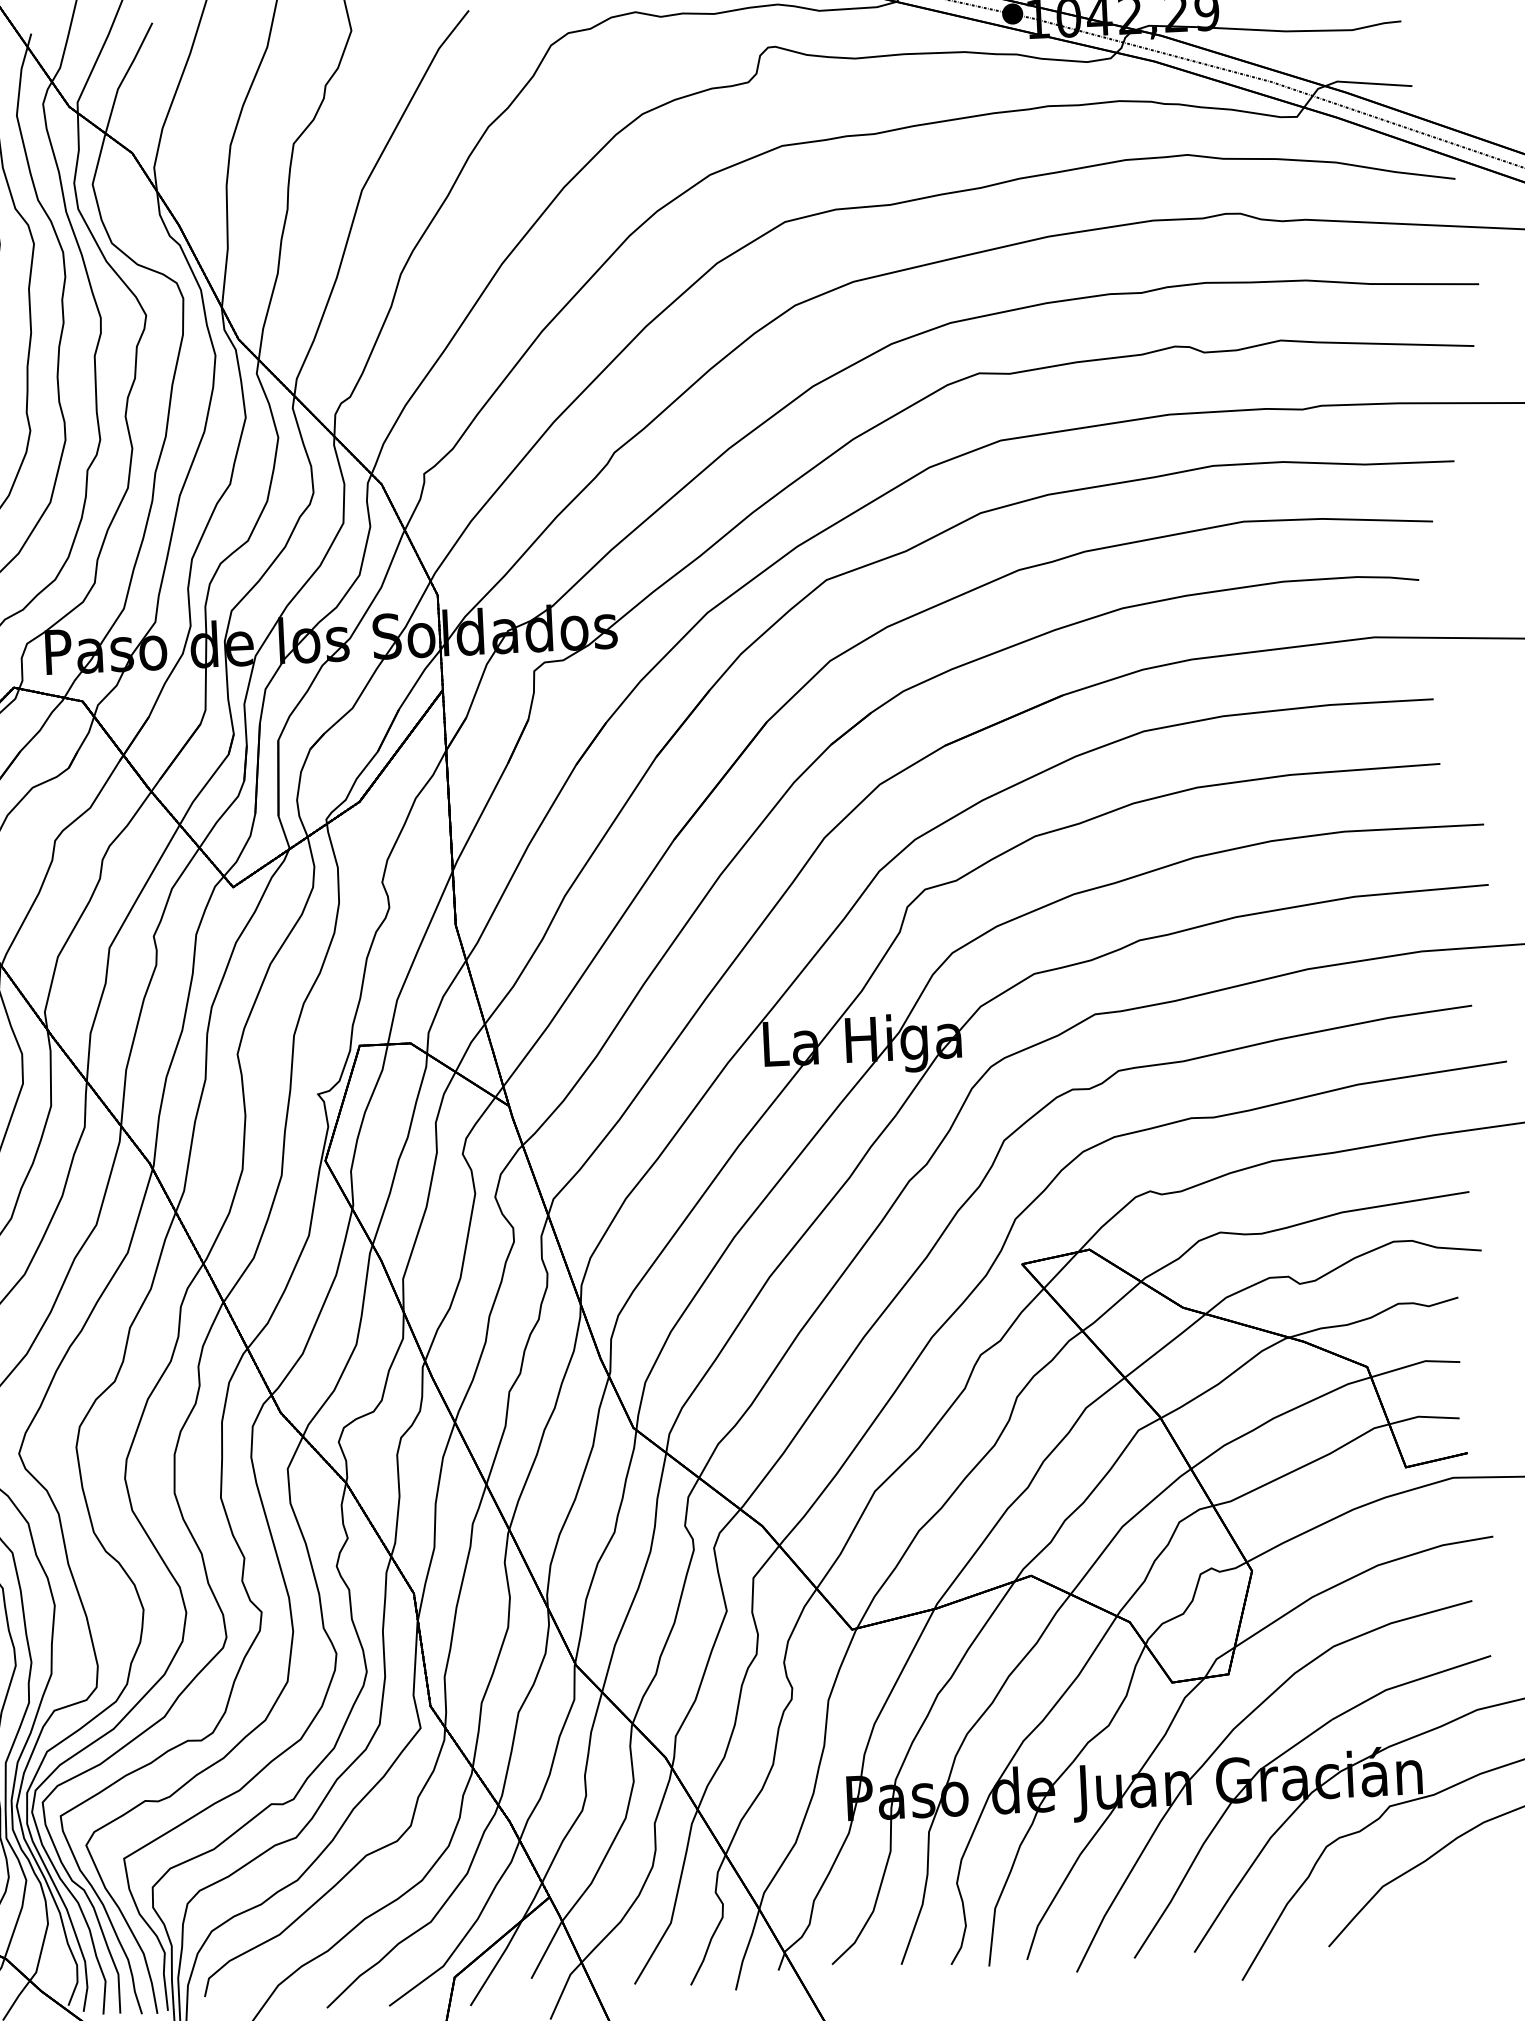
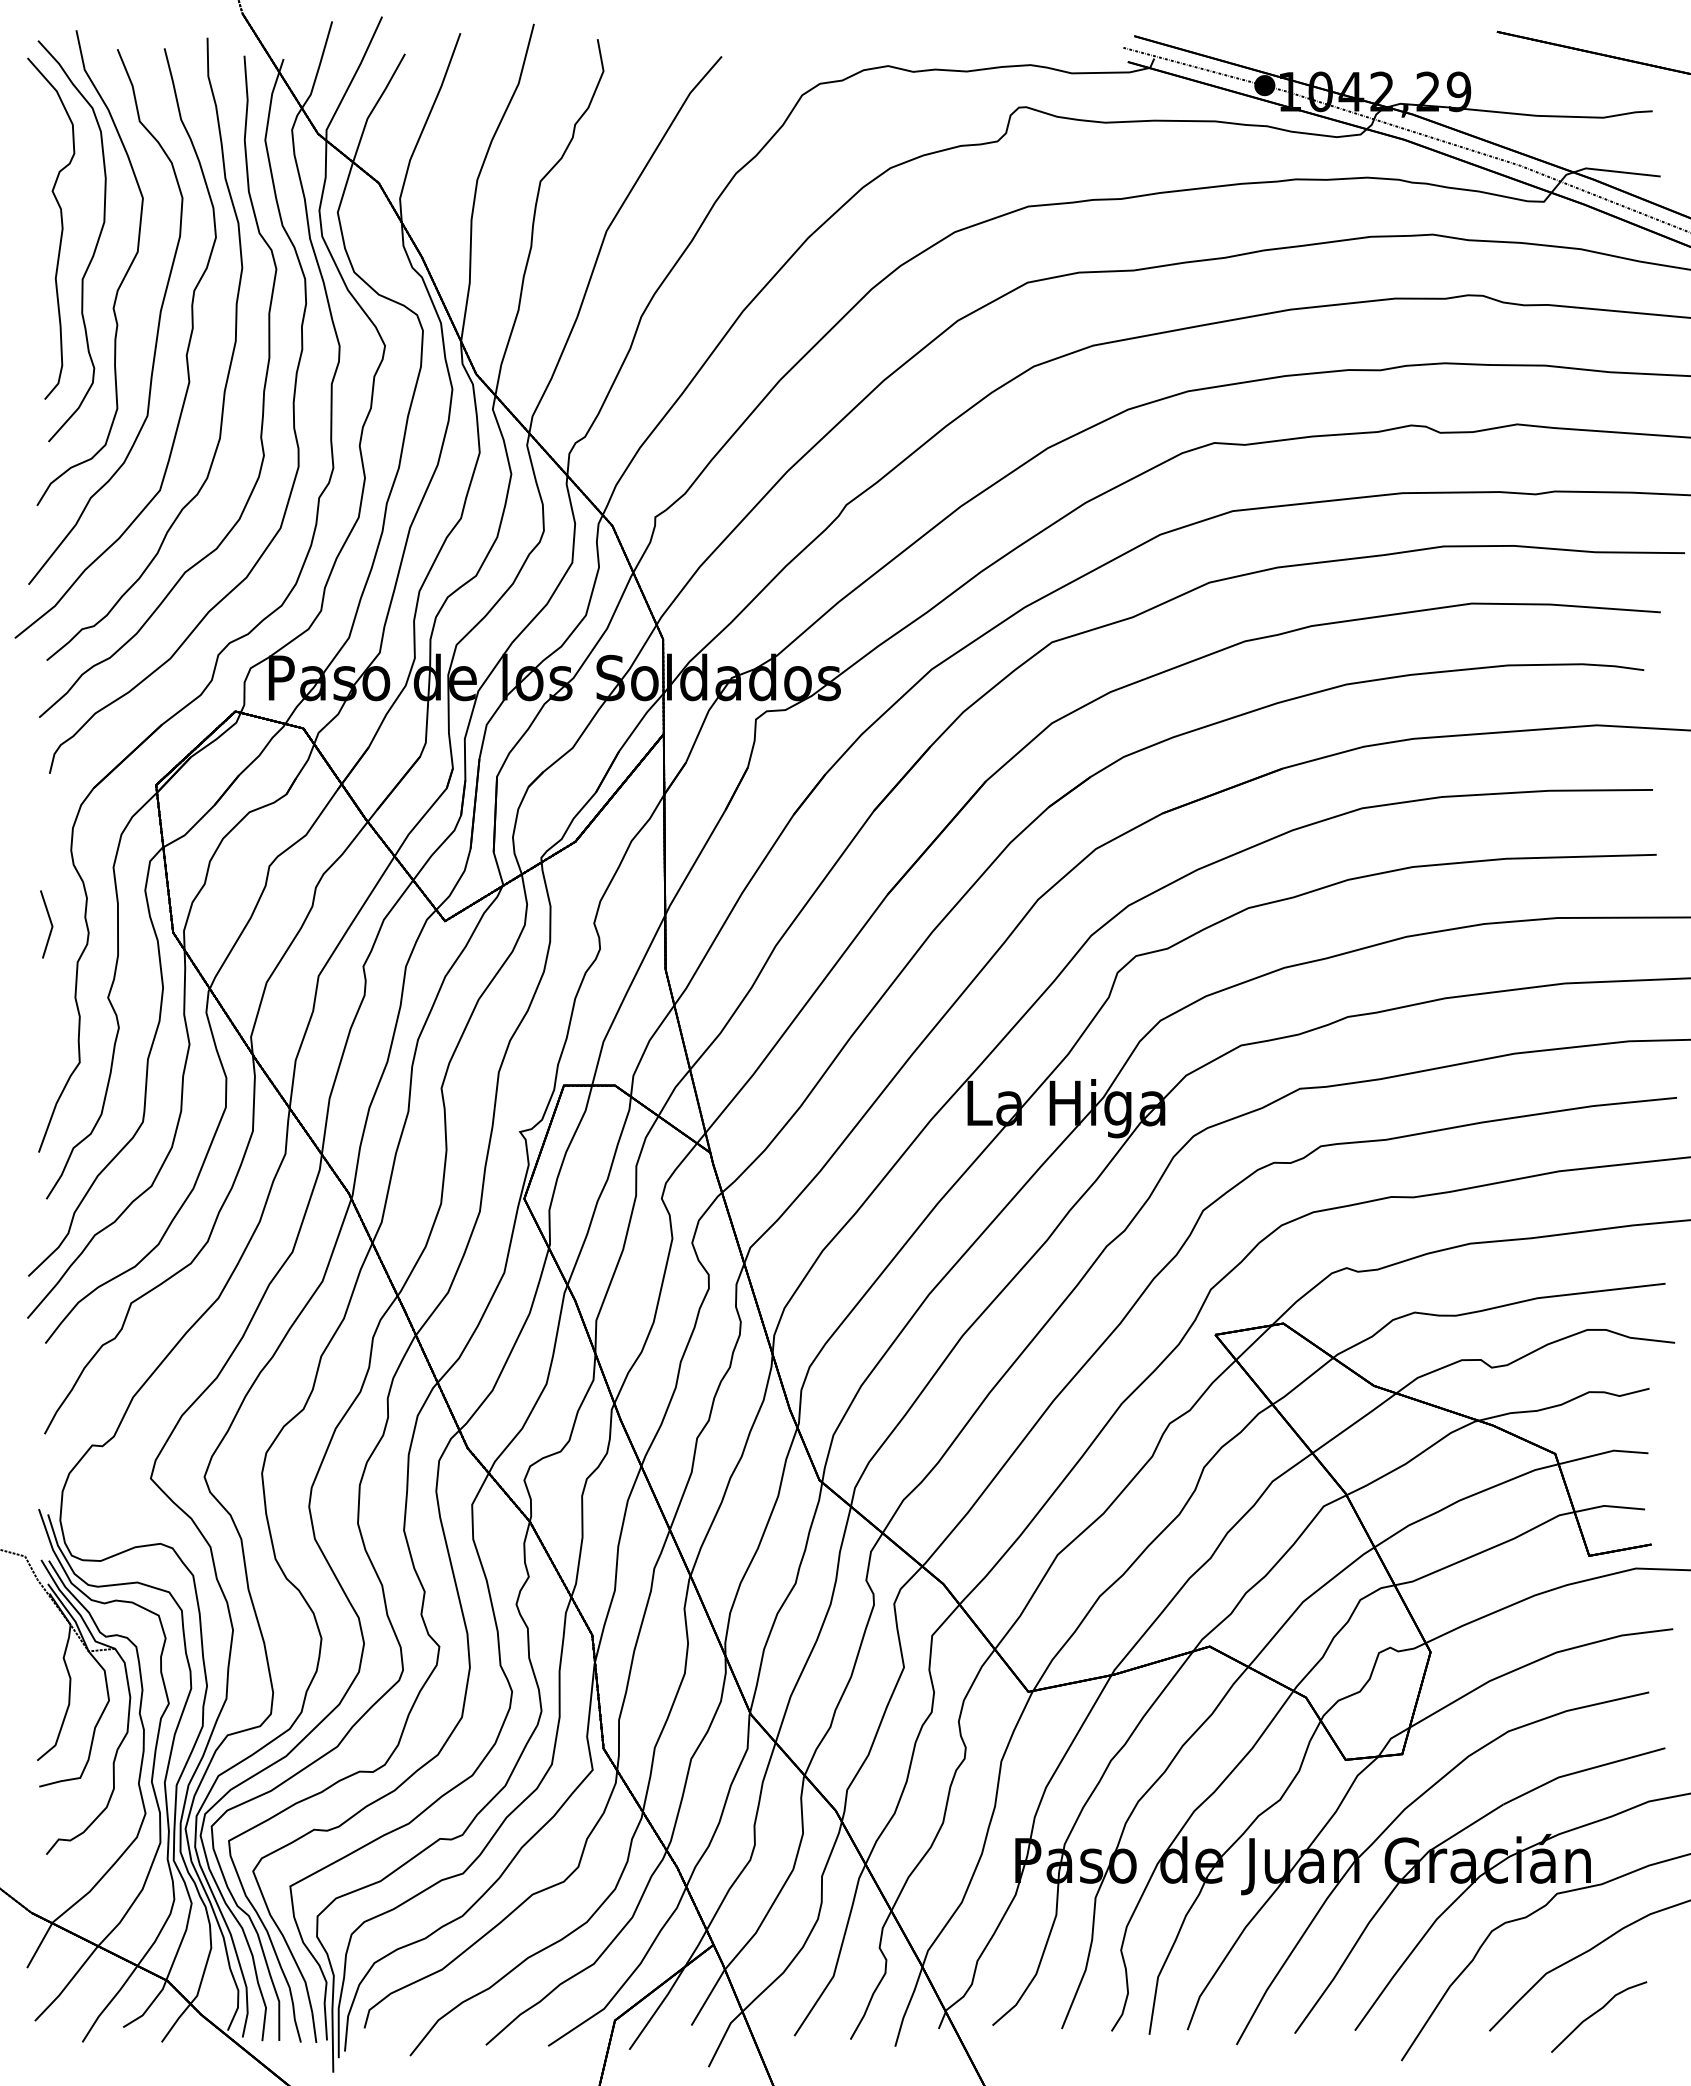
curve: (1434, 1924) -> (1596, 2013), added

